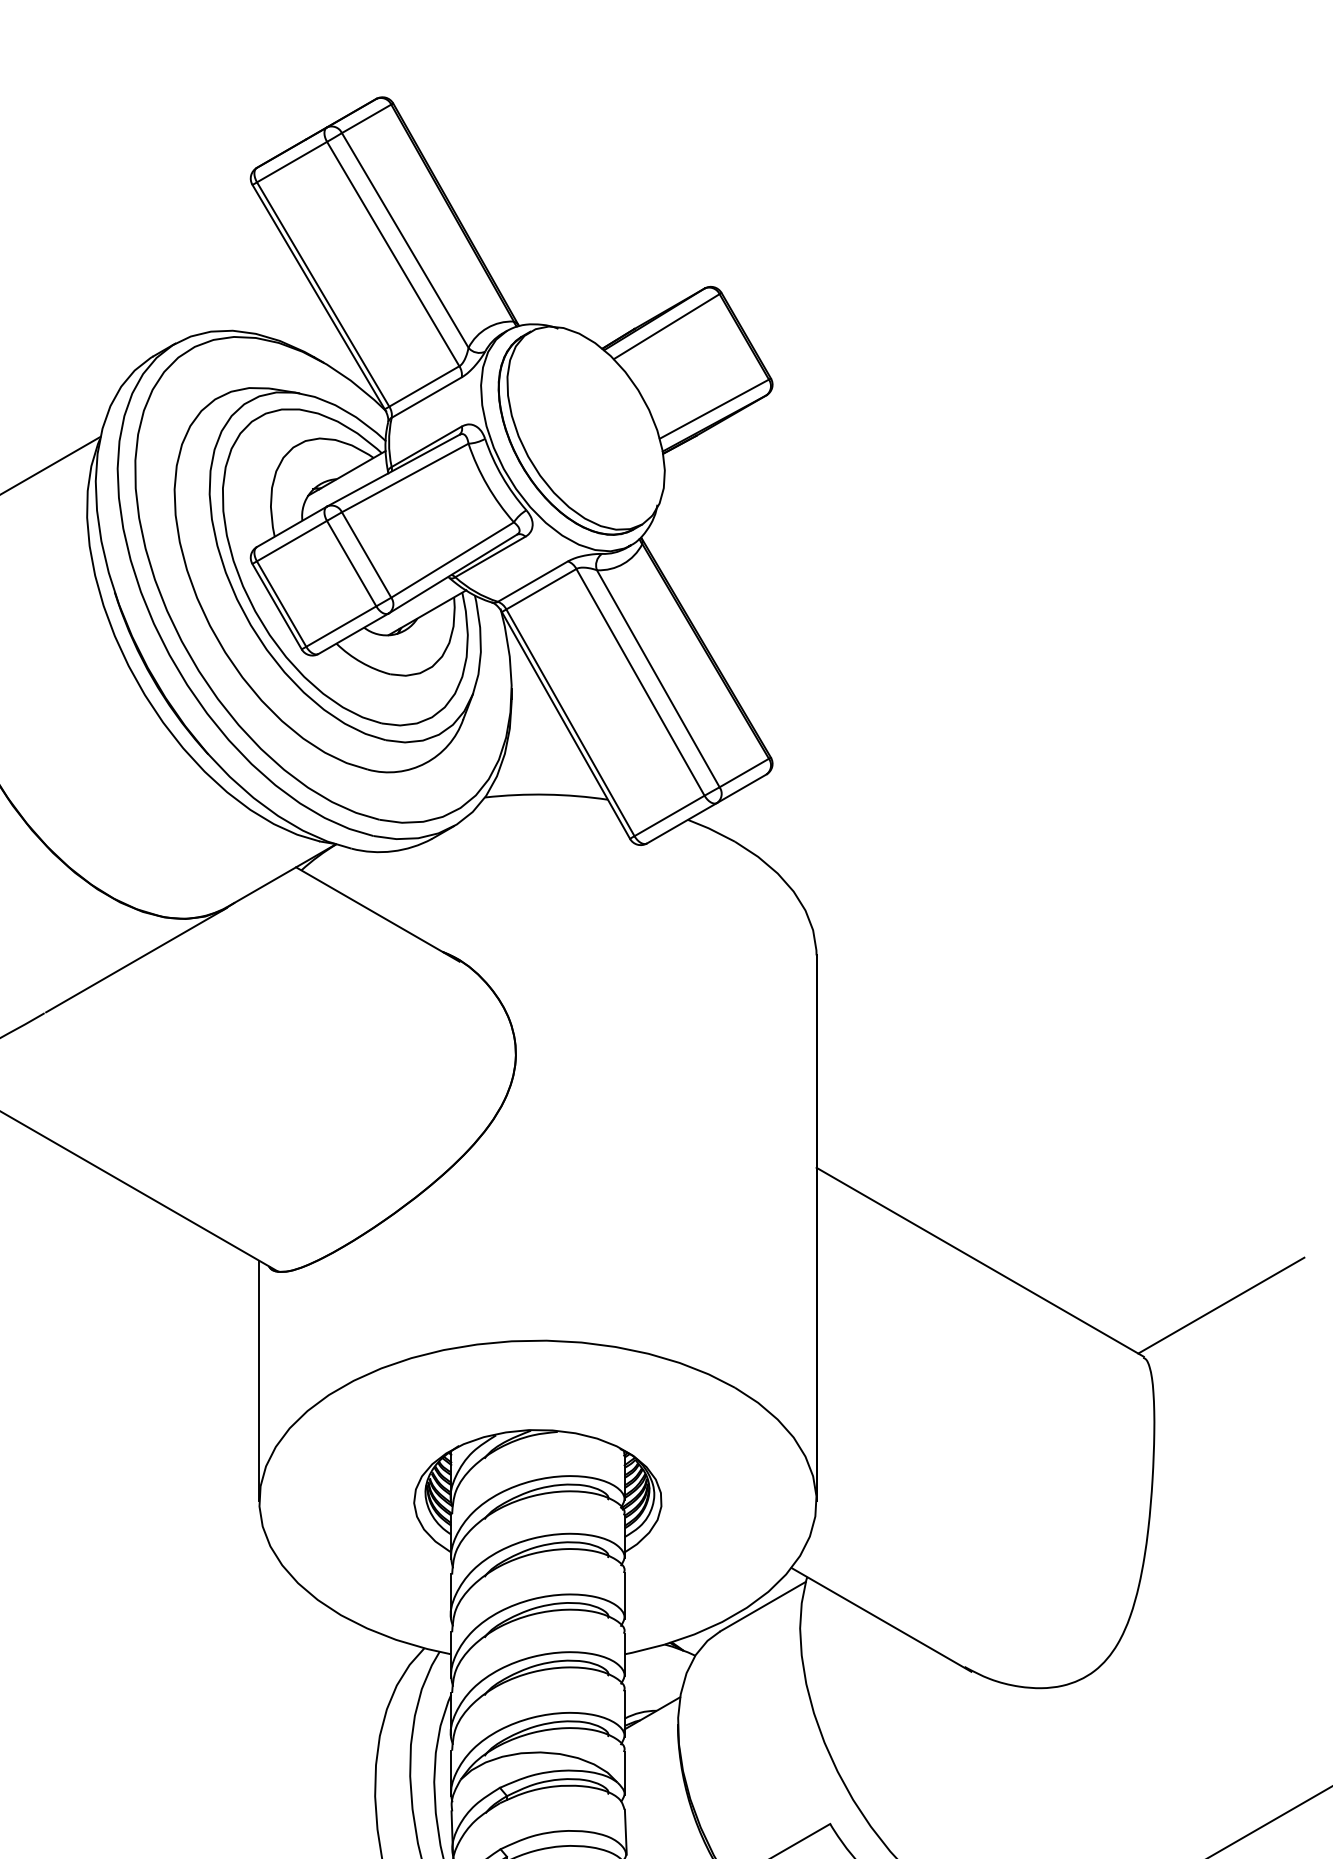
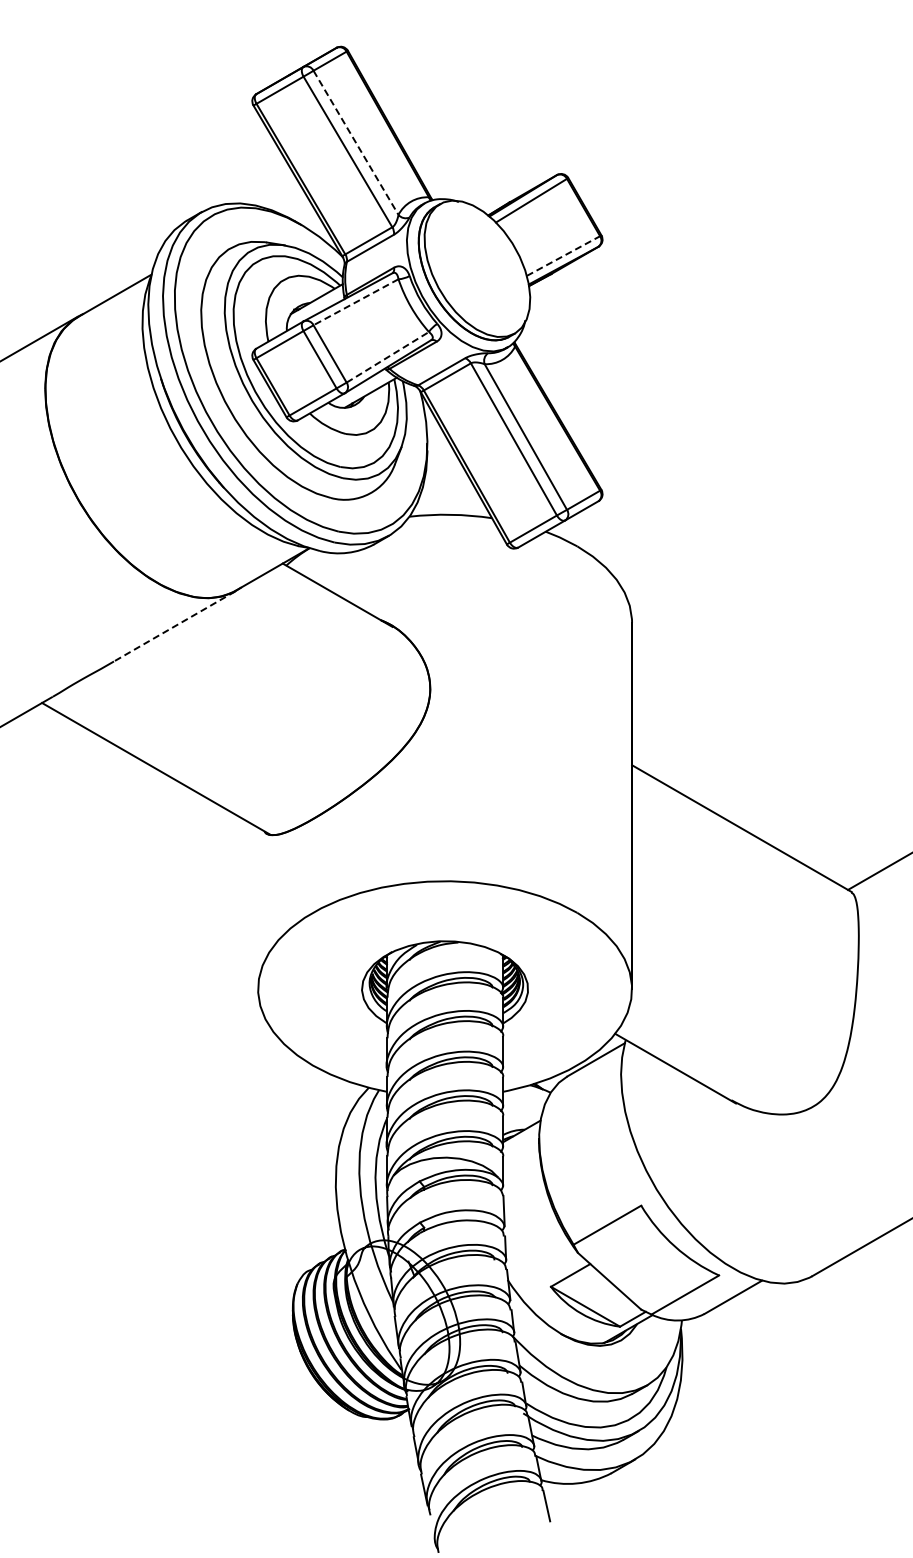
line: (405, 239) -> (356, 142), solid -> dashed
line: (714, 409) -> (563, 256), solid -> dashed
line: (404, 478) -> (355, 302), solid -> dashed
line: (453, 560) -> (388, 357), solid -> dashed
line: (137, 959) -> (176, 625), solid -> dashed
line: (259, 1381) -> (258, 908), removed

